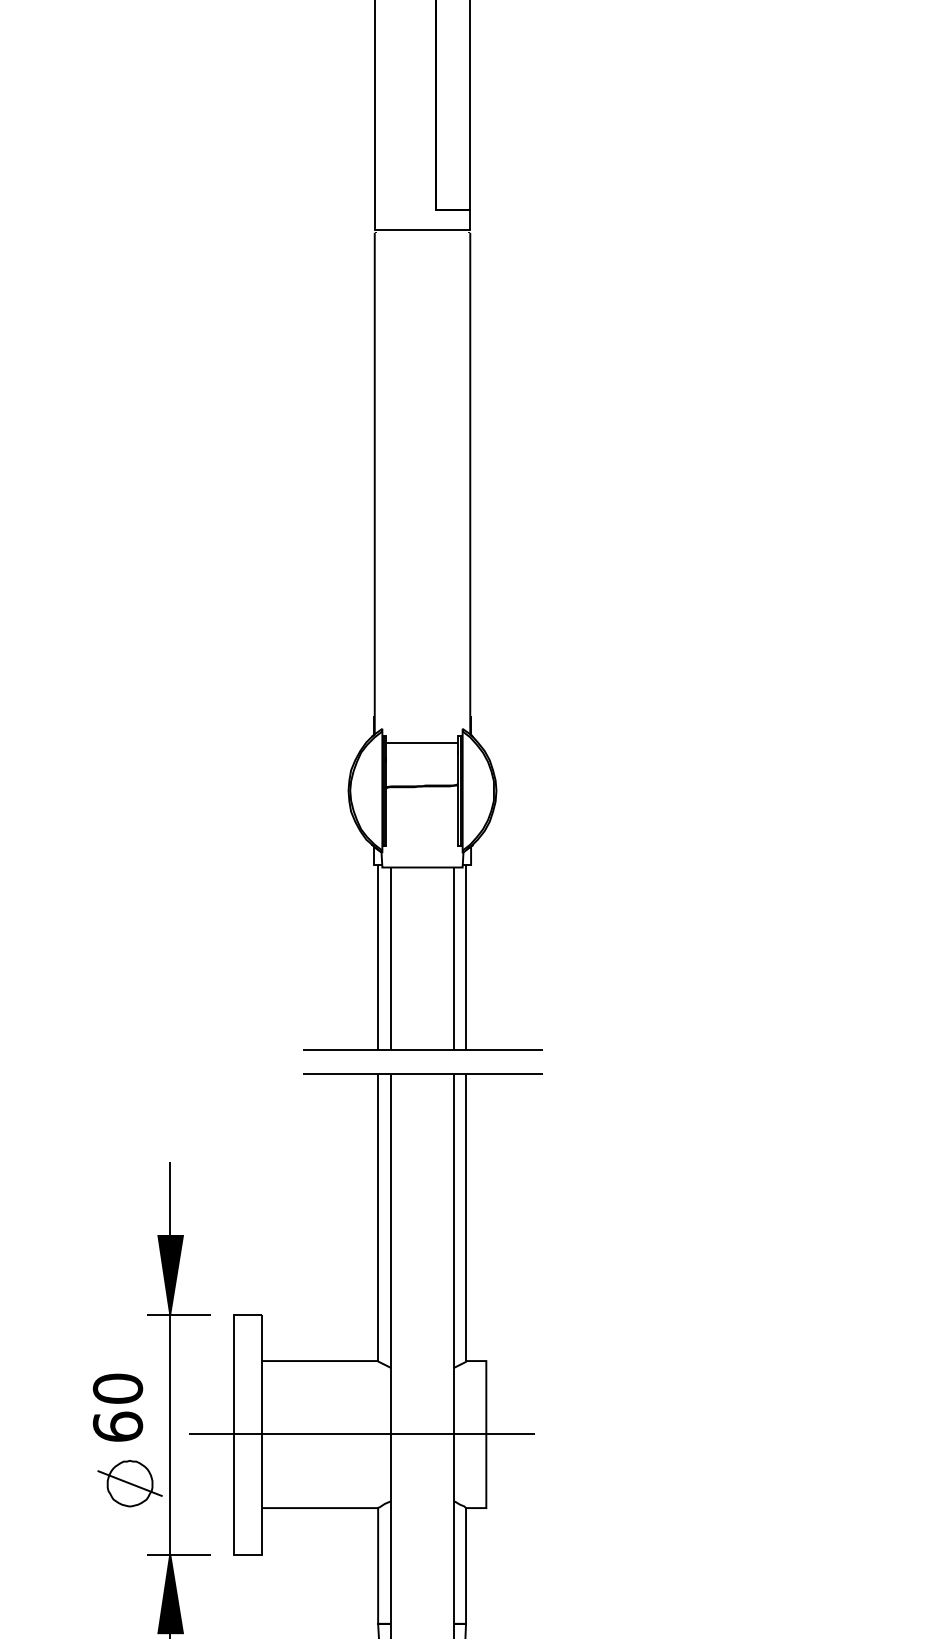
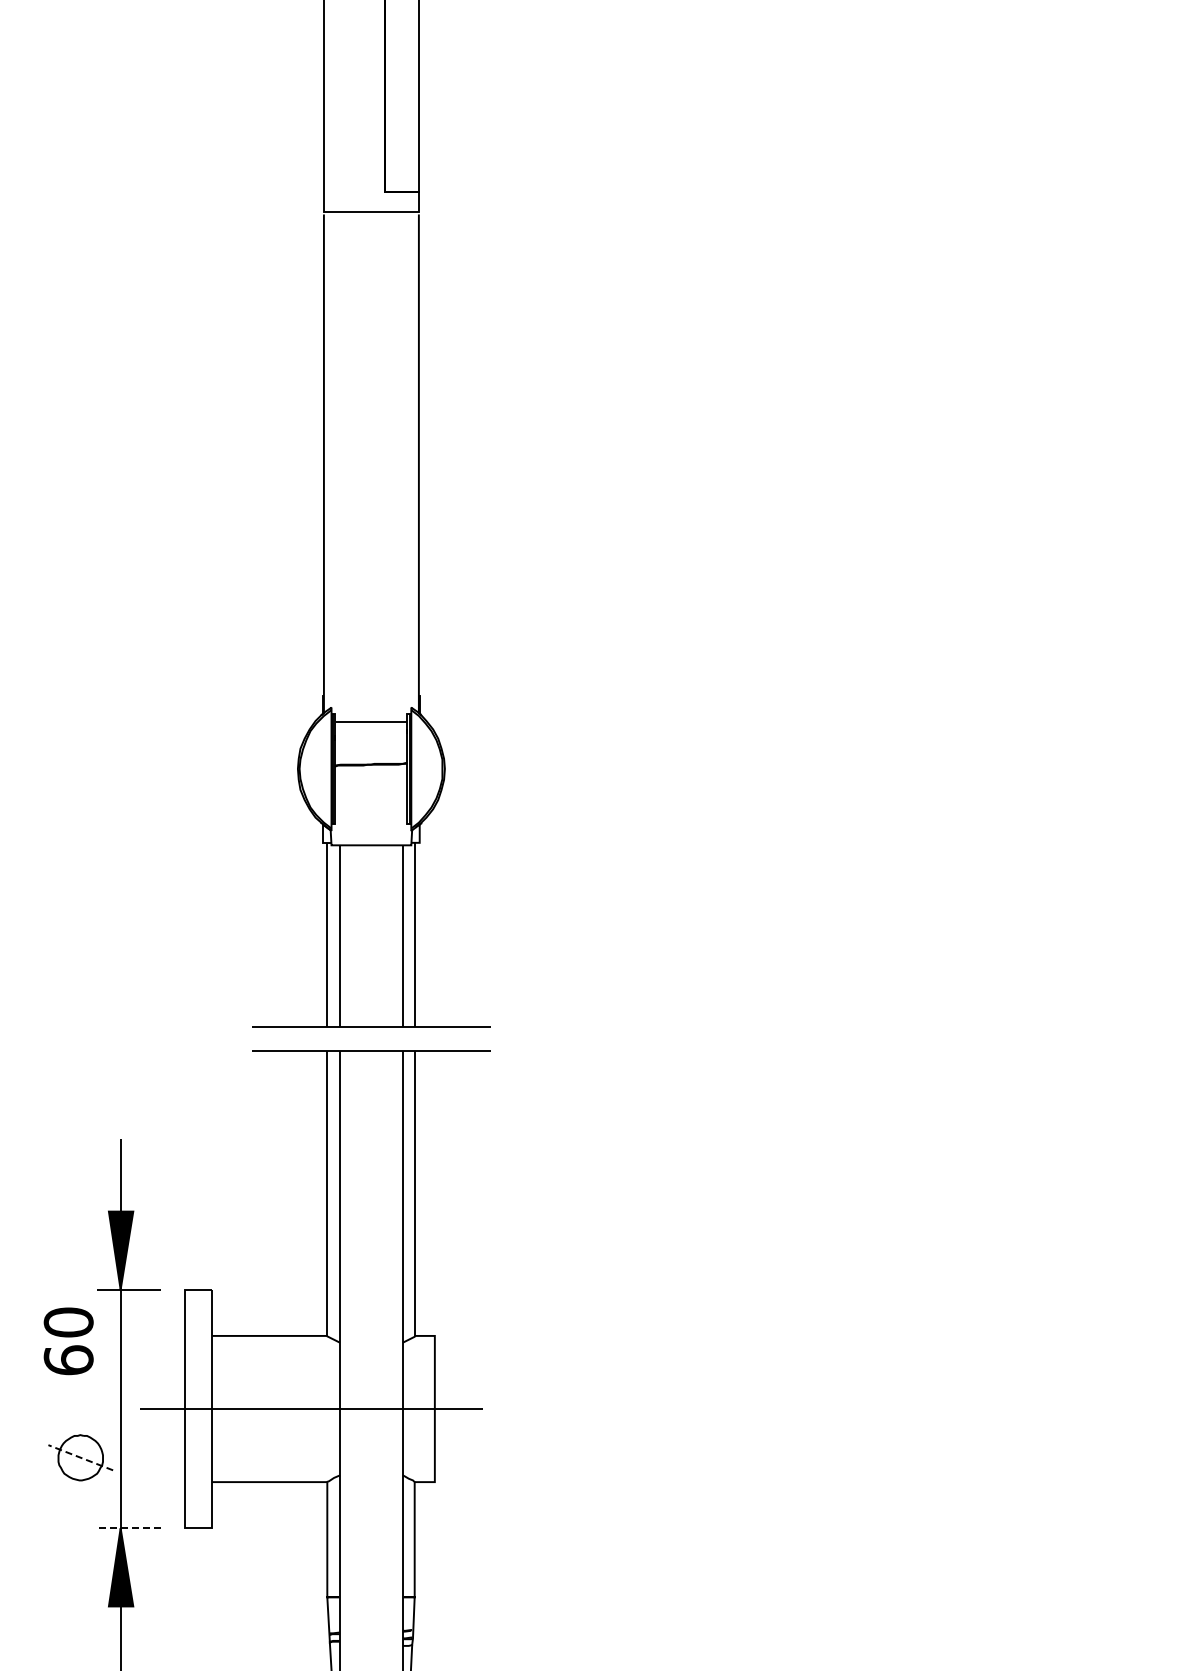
text: (117, 1407) -> (68, 1341), moved
line: (129, 1483) -> (80, 1457), solid -> dashed
line: (179, 1554) -> (129, 1528), solid -> dashed

